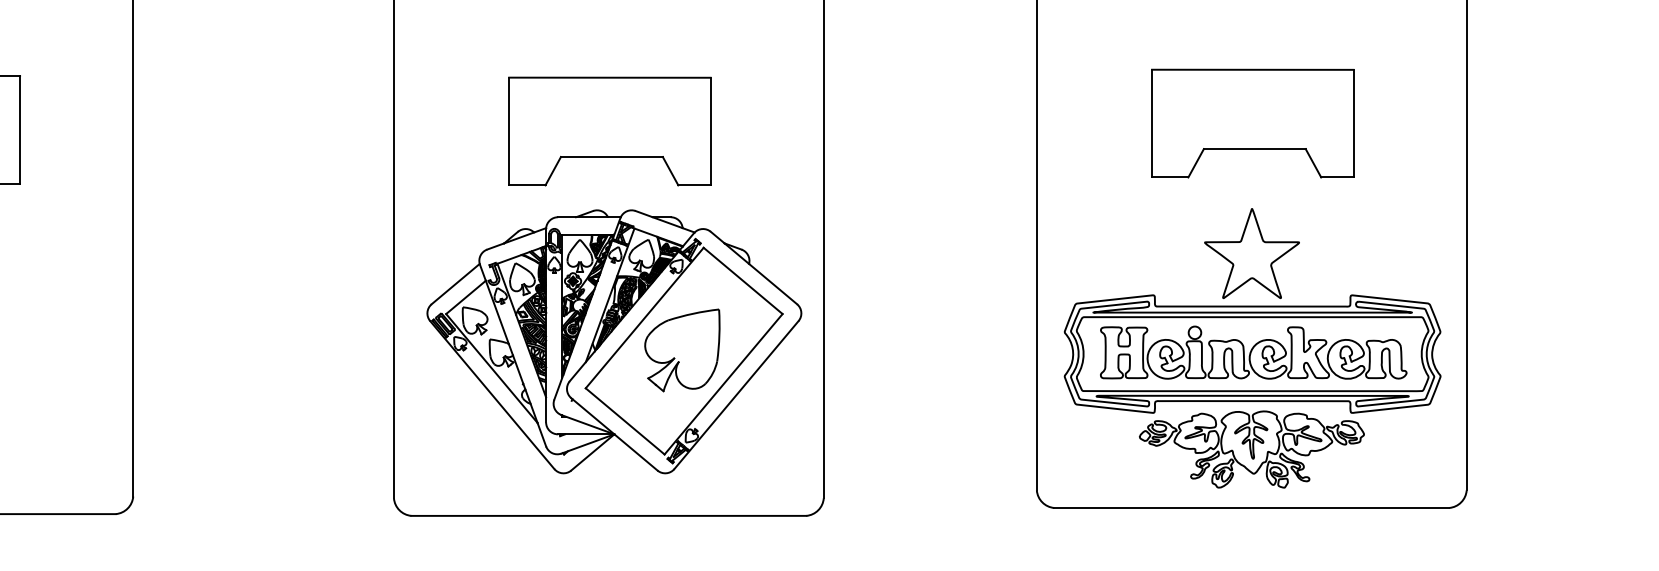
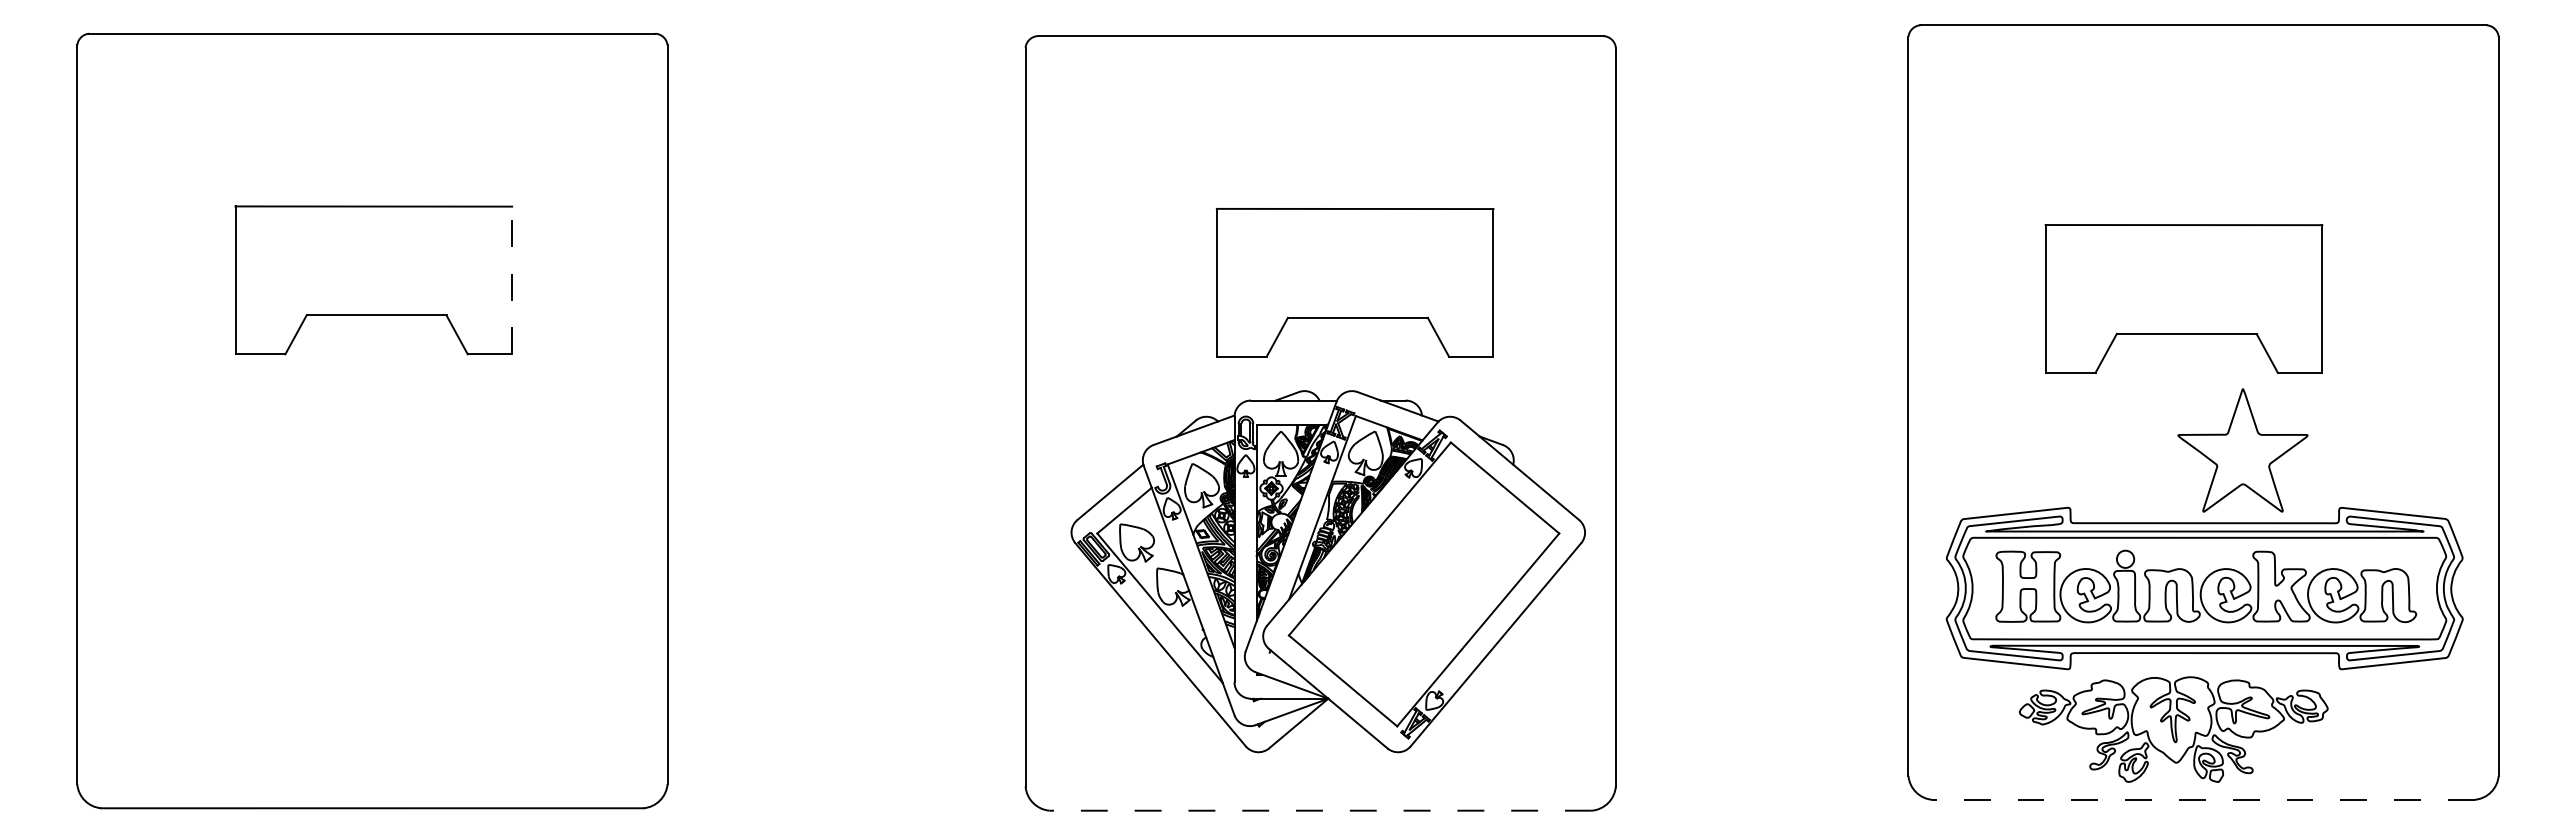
part: (1252, 123) -> (2183, 298), moved
line: (20, 129) -> (512, 280), solid -> dashed
part: (609, 131) -> (1354, 282), moved
part: (1251, 253) -> (2242, 450), moved
part: (682, 350) -> (1421, 583), removed
part: (1251, 449) -> (2173, 729), moved
line: (1251, 507) -> (2203, 799), solid -> dashed
line: (608, 515) -> (1320, 810), solid -> dashed

